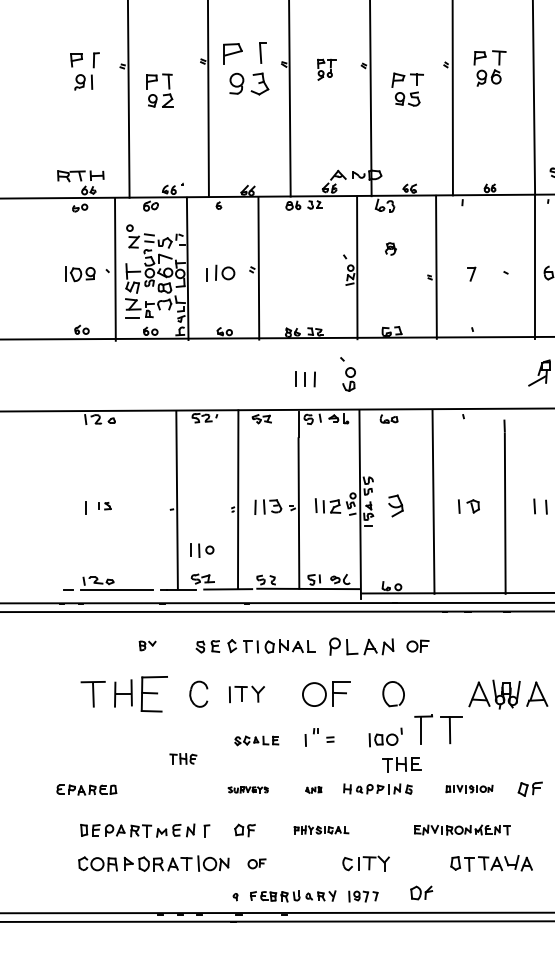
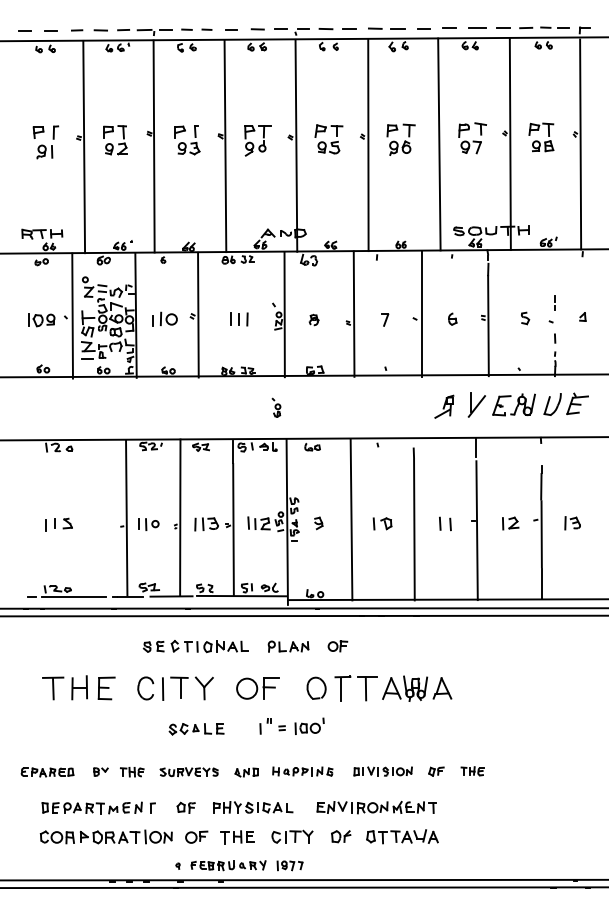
part: (246, 69) -> (187, 140), size x0.62
part: (326, 69) -> (257, 140), size x1.67
part: (407, 89) -> (328, 139), moved
part: (159, 90) -> (115, 140), moved
part: (390, 248) -> (313, 319), moved
line: (534, 266) -> (421, 313), moved
part: (347, 373) -> (276, 407), size x0.62
part: (305, 379) -> (239, 319), moved
part: (104, 506) -> (63, 523), size x1.67
part: (395, 506) -> (318, 523), size x0.62
part: (201, 550) -> (148, 524), moved
part: (147, 645) -> (100, 771), moved
part: (361, 646) -> (288, 646), size x0.71
part: (154, 694) -> (106, 688), size x0.71
part: (246, 694) -> (187, 688), size x1.67
part: (449, 729) -> (365, 688), moved
part: (319, 737) -> (272, 726), moved
part: (256, 741) -> (196, 729), size x1.43
part: (183, 759) -> (132, 772), moved
part: (401, 765) -> (237, 837), moved
part: (468, 788) -> (382, 771), size x1.43
part: (530, 788) -> (436, 771), size x0.71
part: (247, 790) -> (188, 772), size x1.67
part: (313, 790) -> (246, 772), size x1.67
part: (321, 830) -> (253, 807), size x1.67
part: (461, 830) -> (376, 807), size x1.43
part: (256, 863) -> (196, 836), size x1.43
part: (422, 892) -> (341, 836), moved

